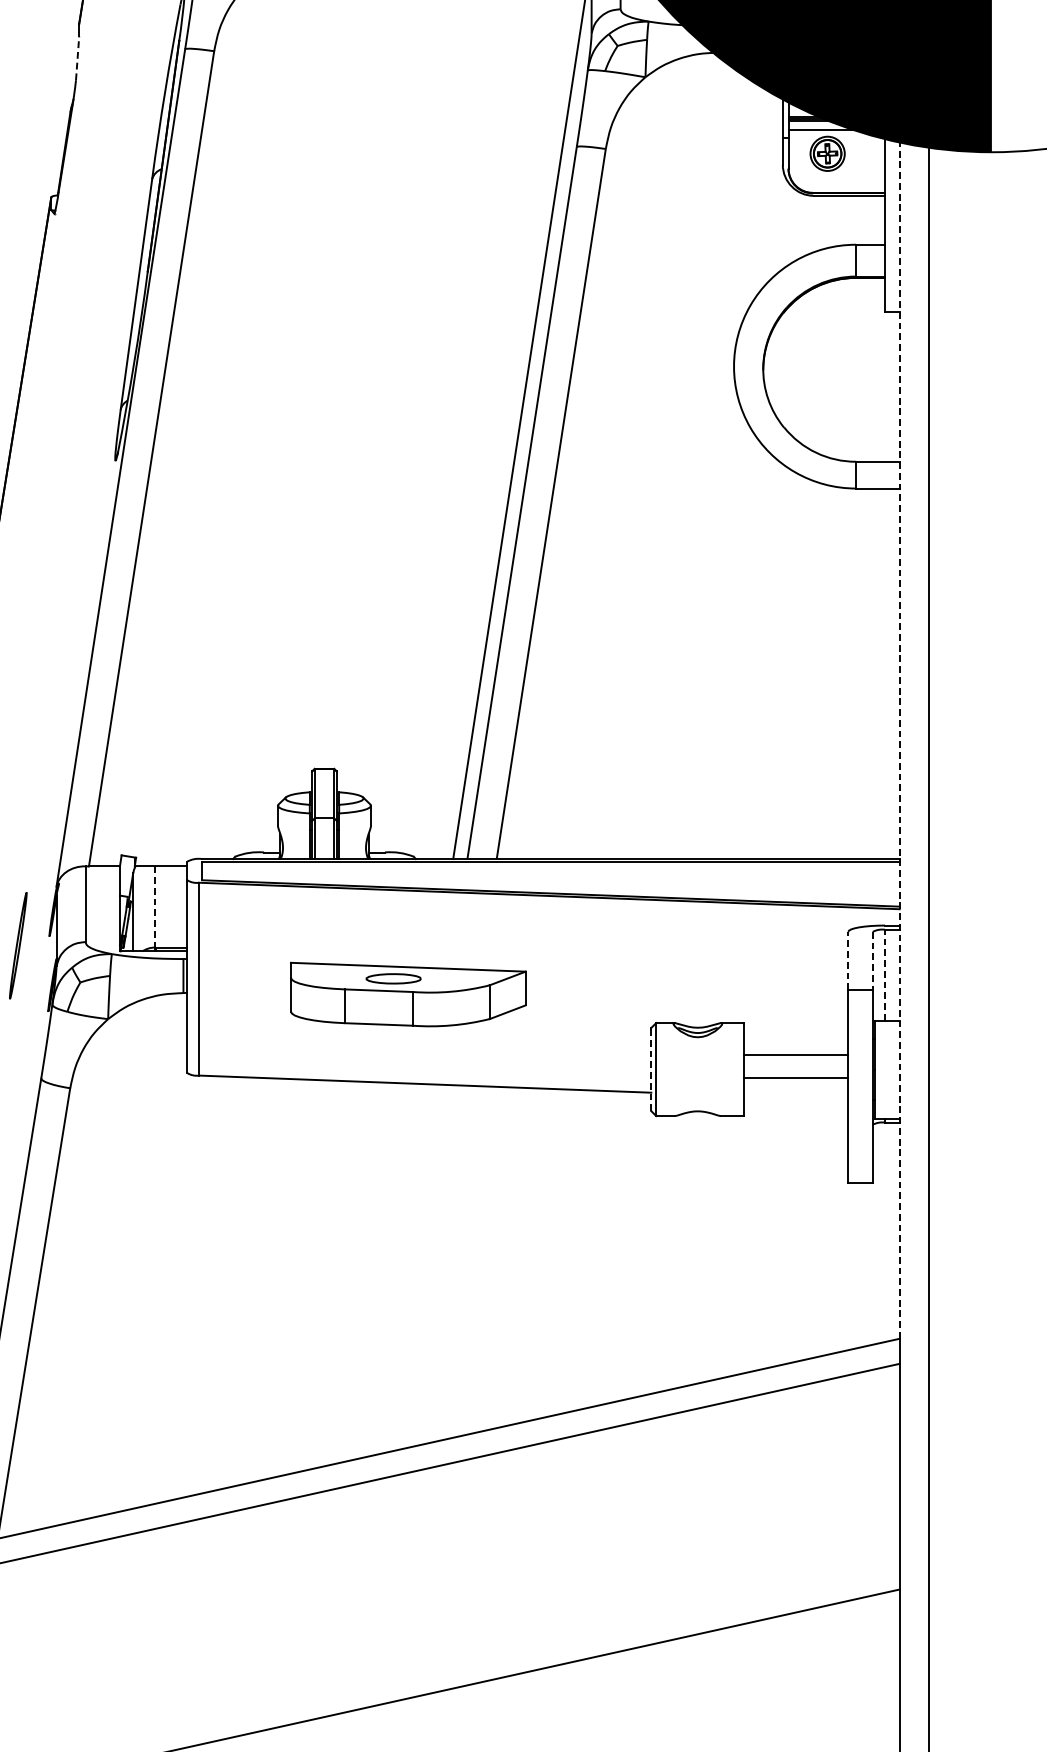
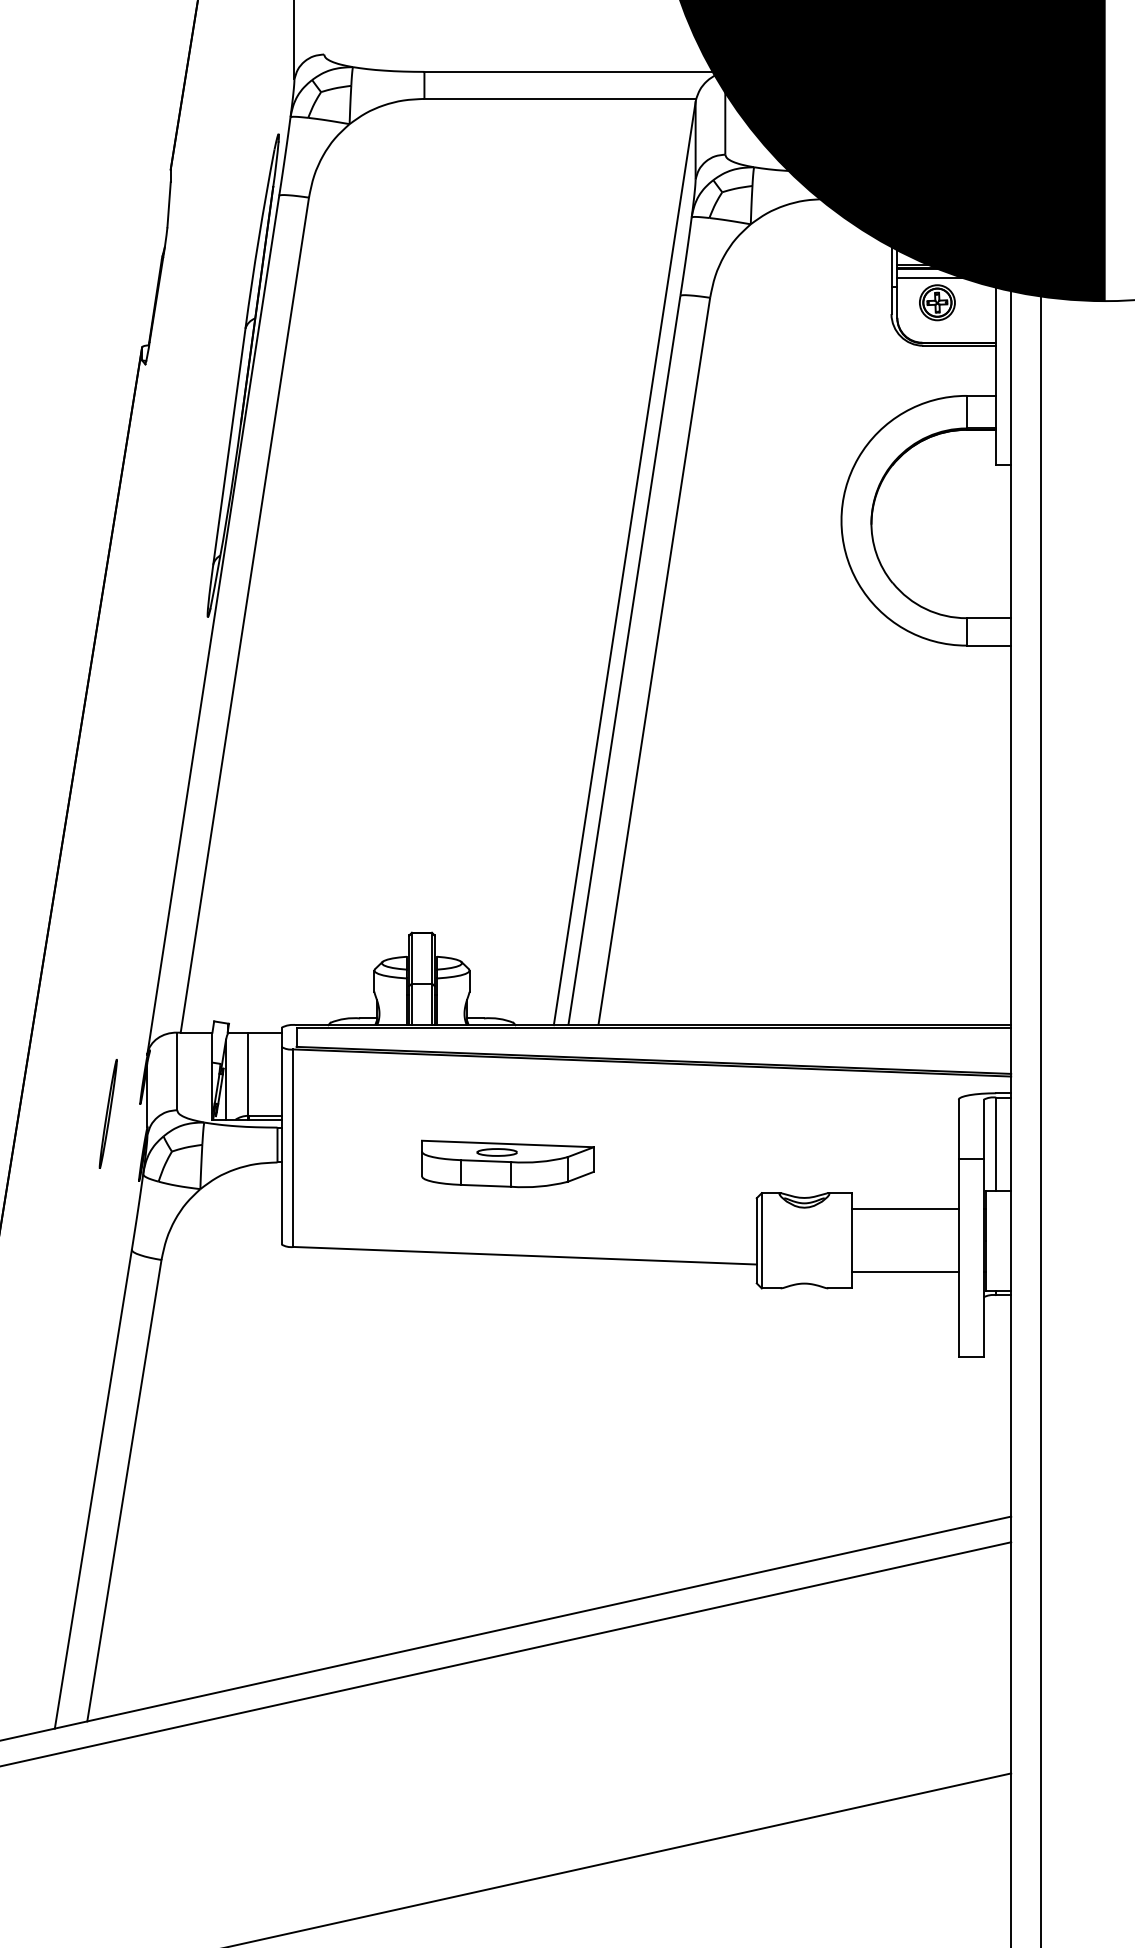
line: (78, 57) -> (169, 204), dashed -> solid
line: (899, 740) -> (1011, 903), dashed -> solid
line: (155, 907) -> (248, 1074), dashed -> solid
line: (848, 960) -> (958, 1129), dashed -> solid
line: (872, 960) -> (983, 1129), dashed -> solid
line: (885, 975) -> (996, 1144), dashed -> solid
part: (407, 994) -> (507, 1163), size x0.71
line: (796, 1055) -> (905, 1272), moved
line: (651, 1069) -> (756, 1240), dashed -> solid
line: (796, 1078) -> (905, 1209), moved

